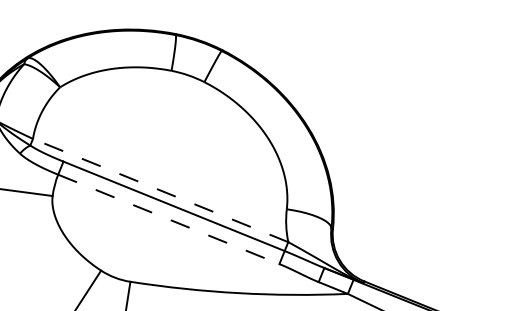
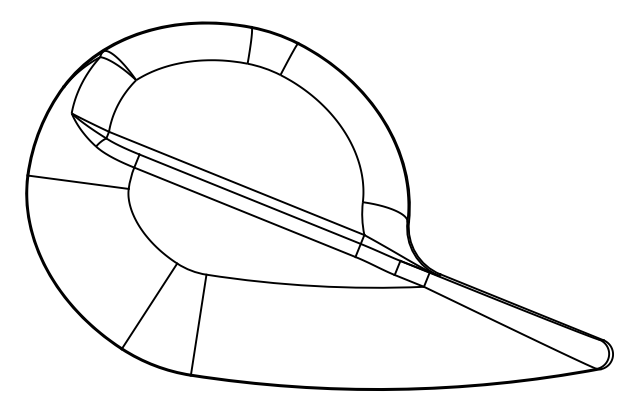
line: (160, 190) -> (236, 183), dashed -> solid
line: (169, 219) -> (245, 212), dashed -> solid

